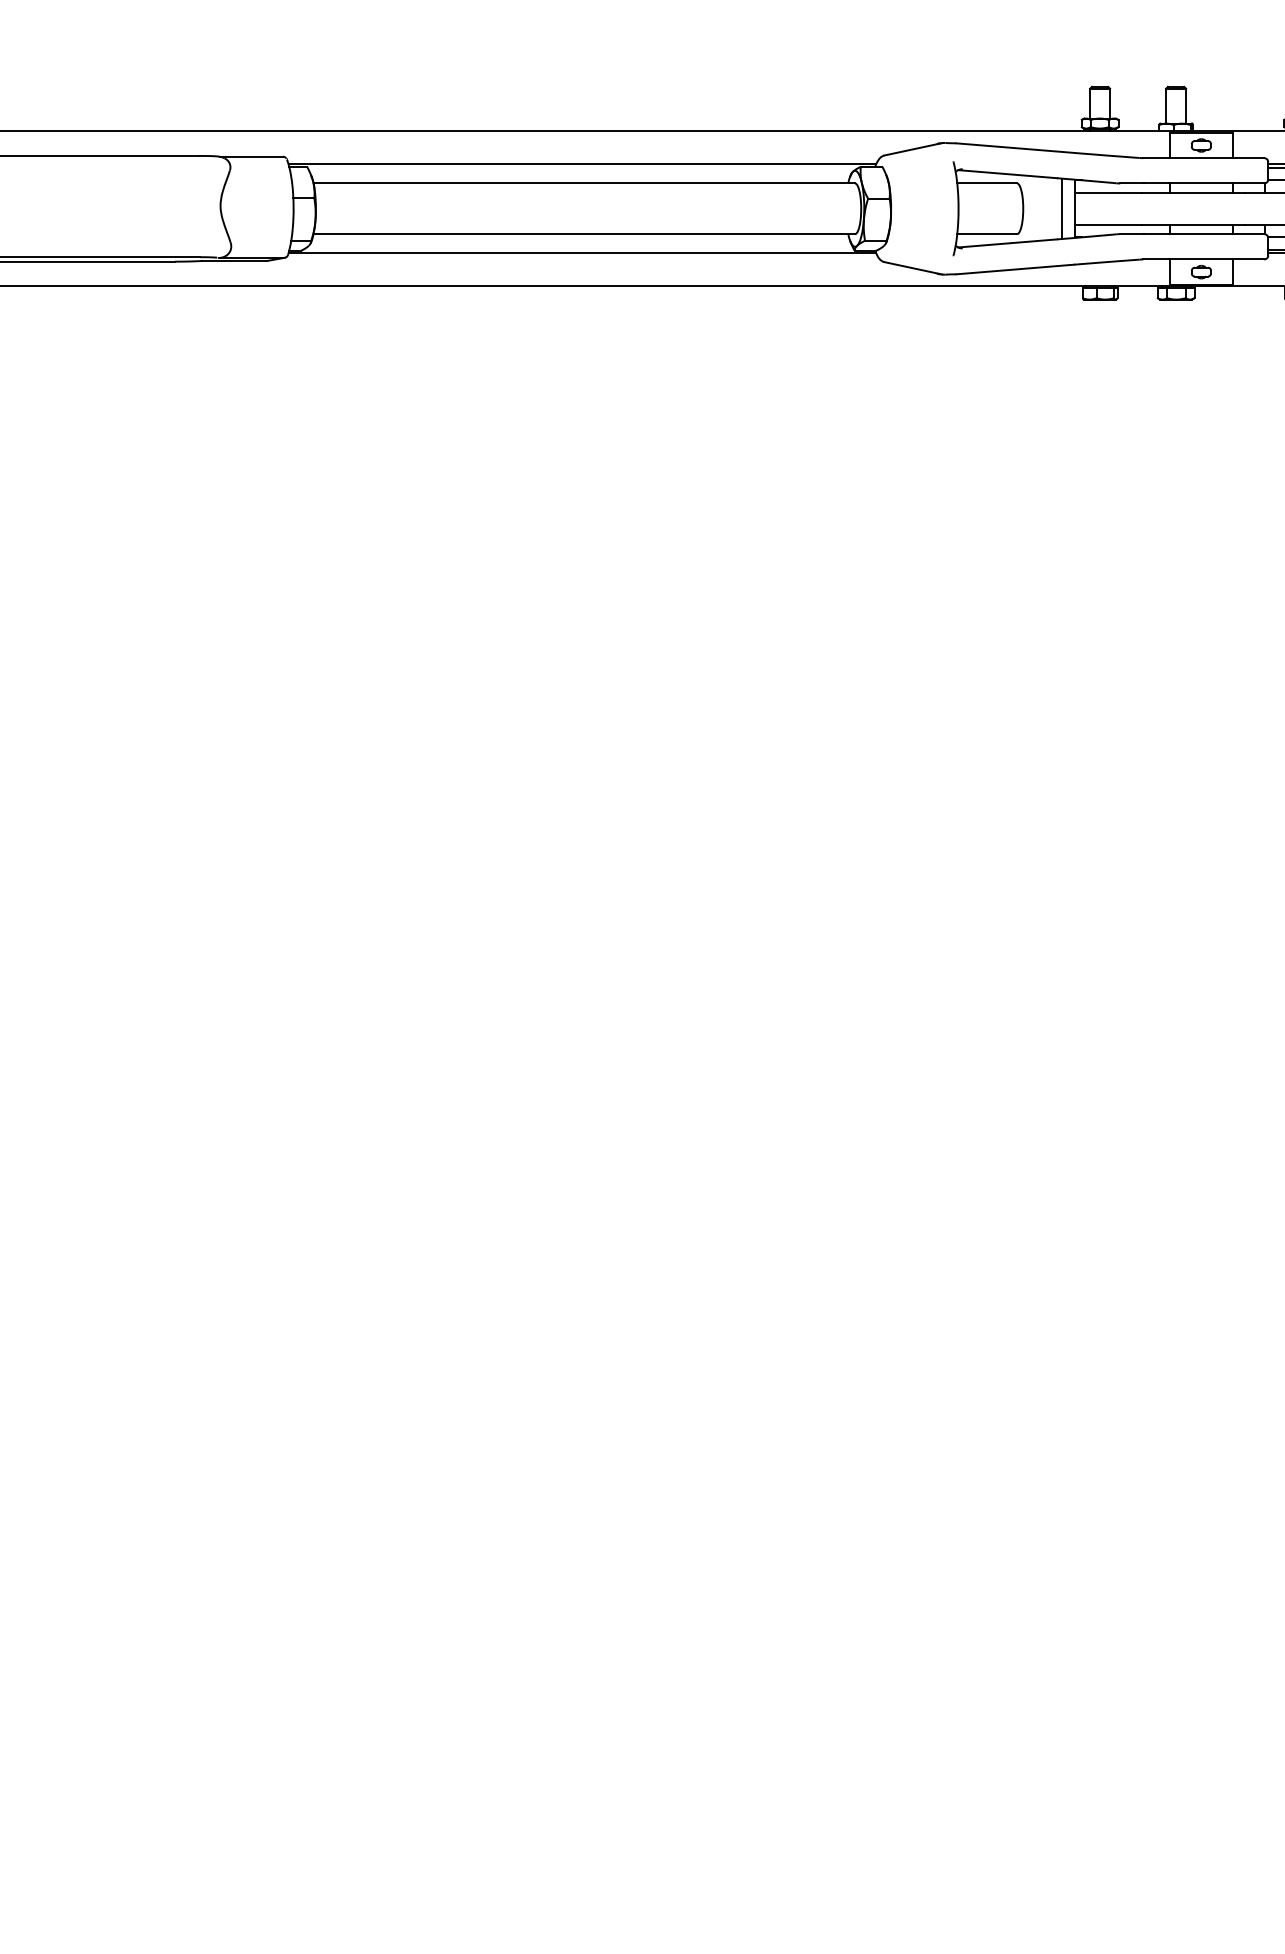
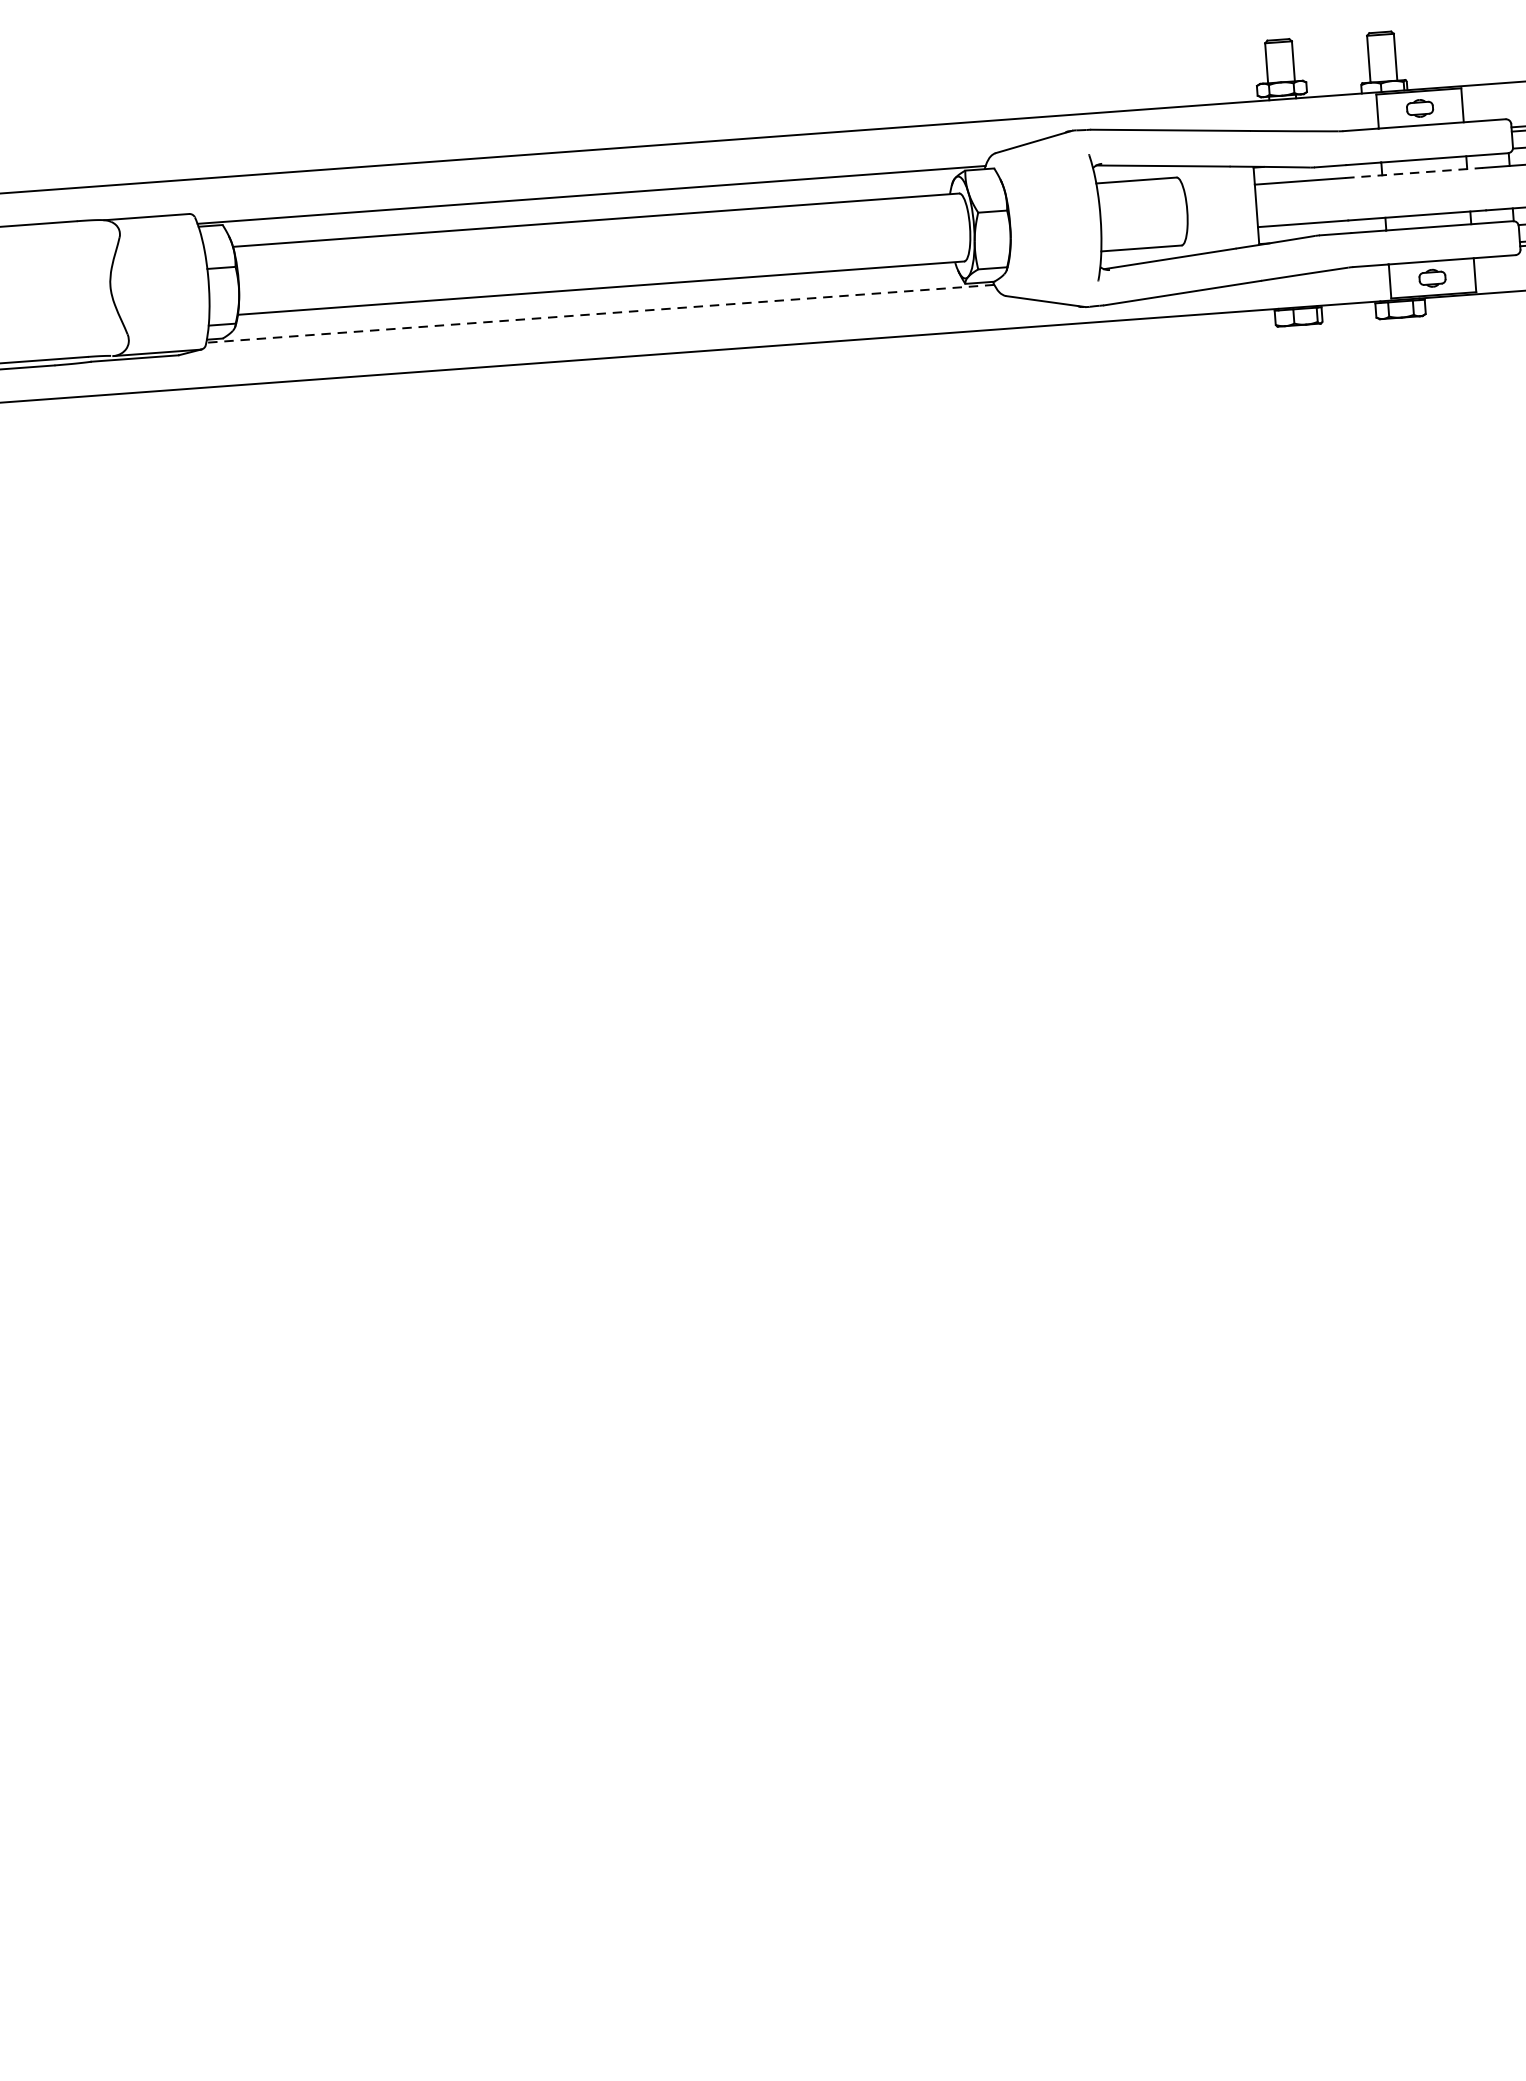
line: (1194, 193) -> (1415, 173), solid -> dashed
line: (1062, 208) -> (1239, 206), removed
line: (582, 253) -> (600, 314), solid -> dashed

